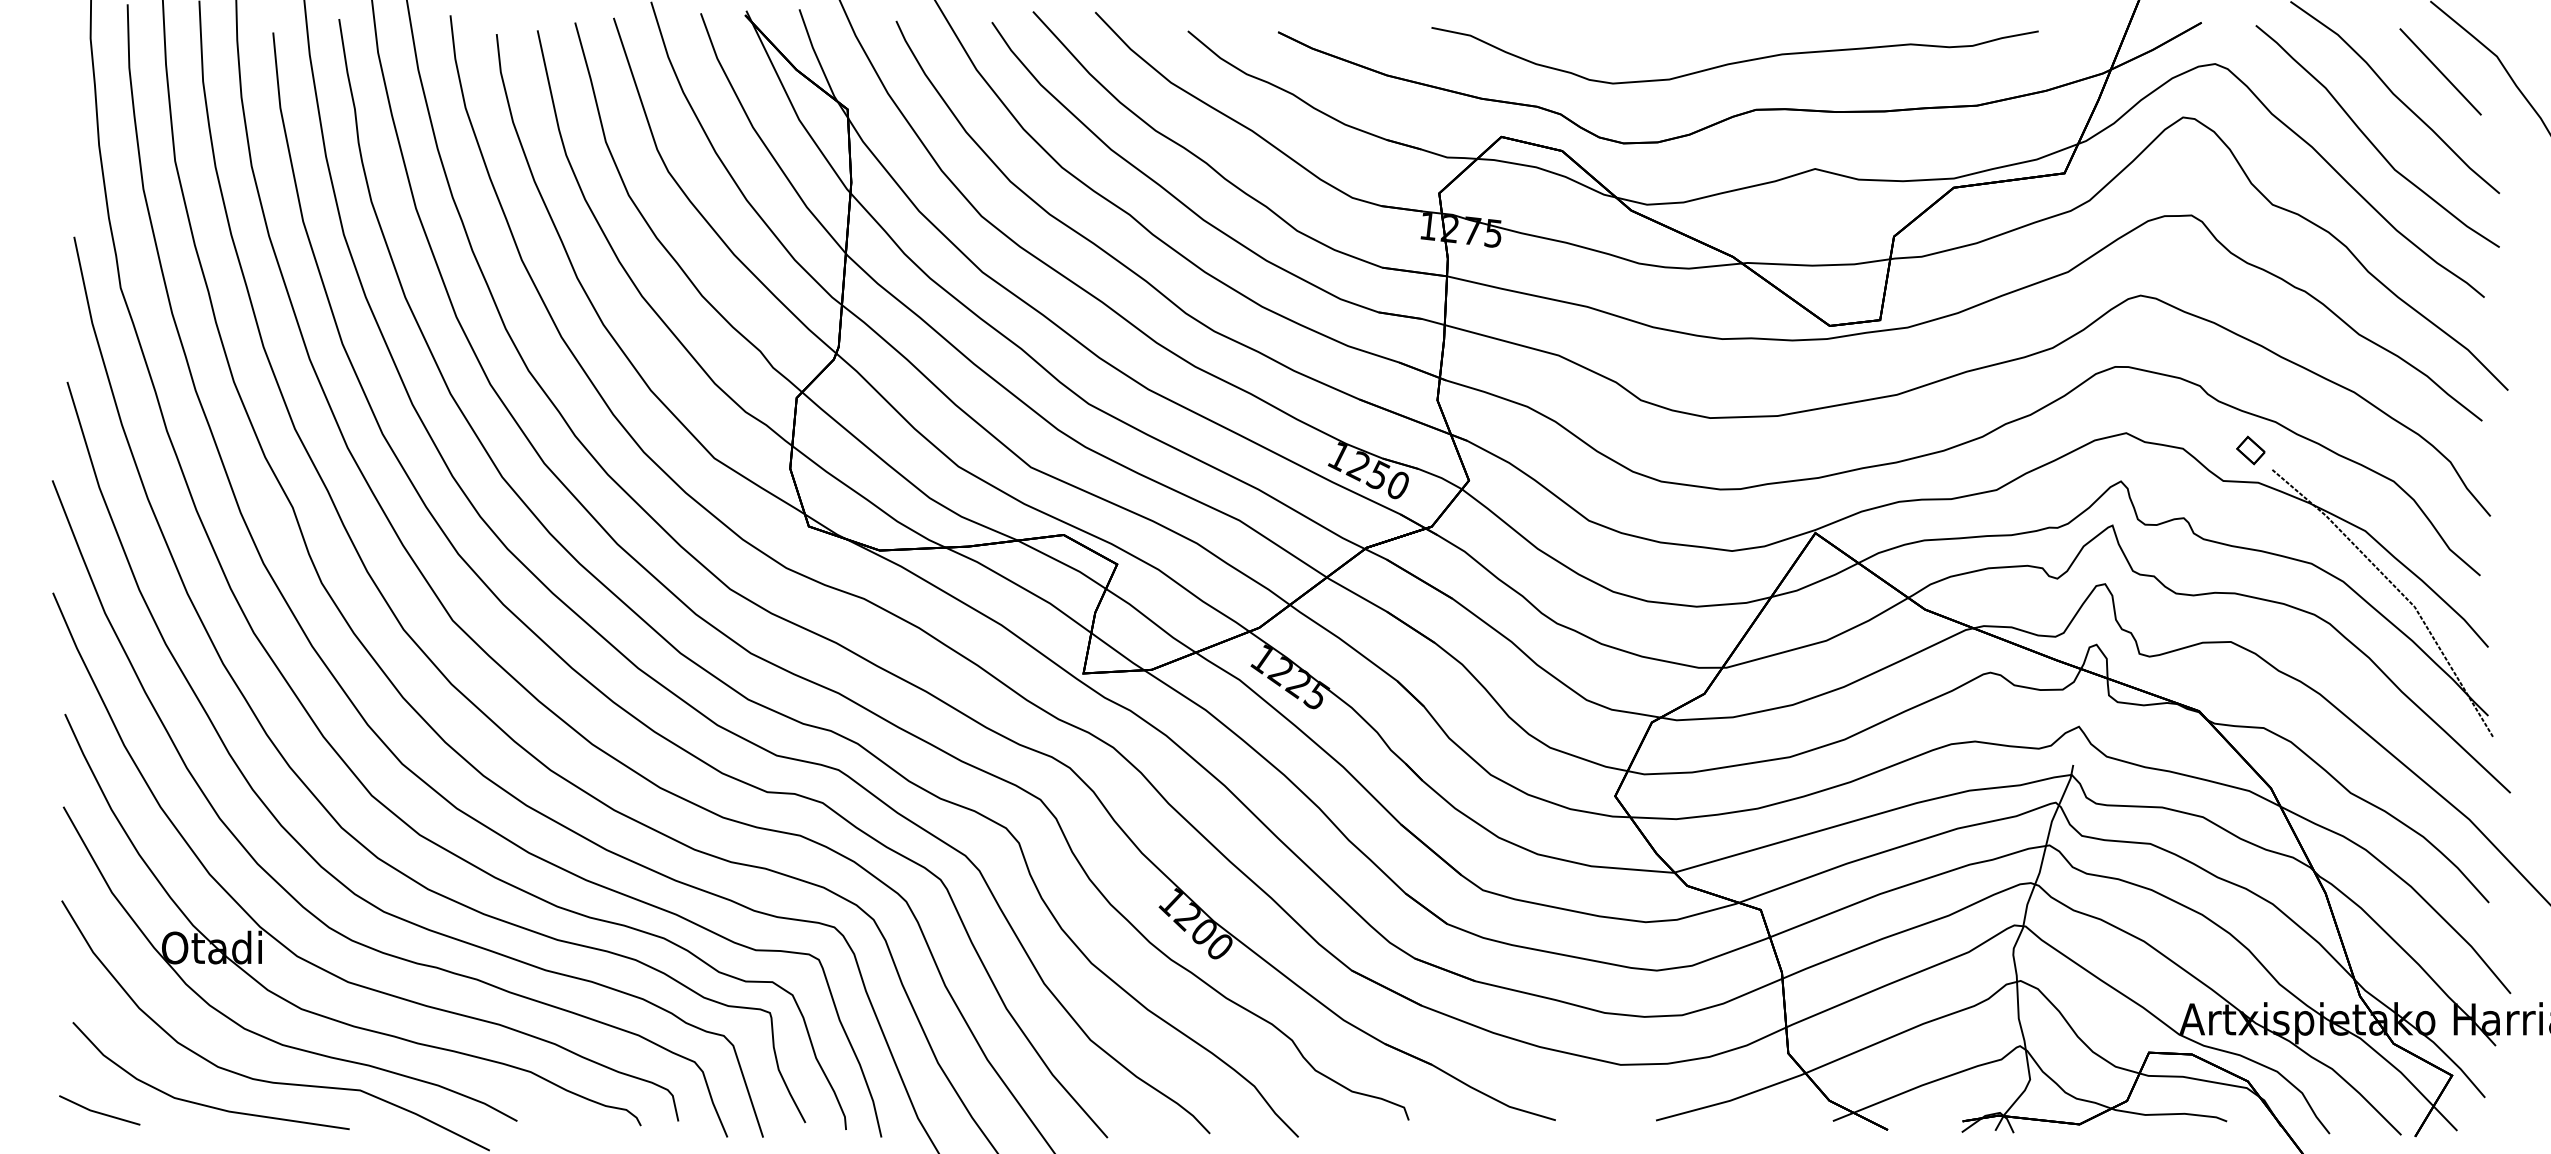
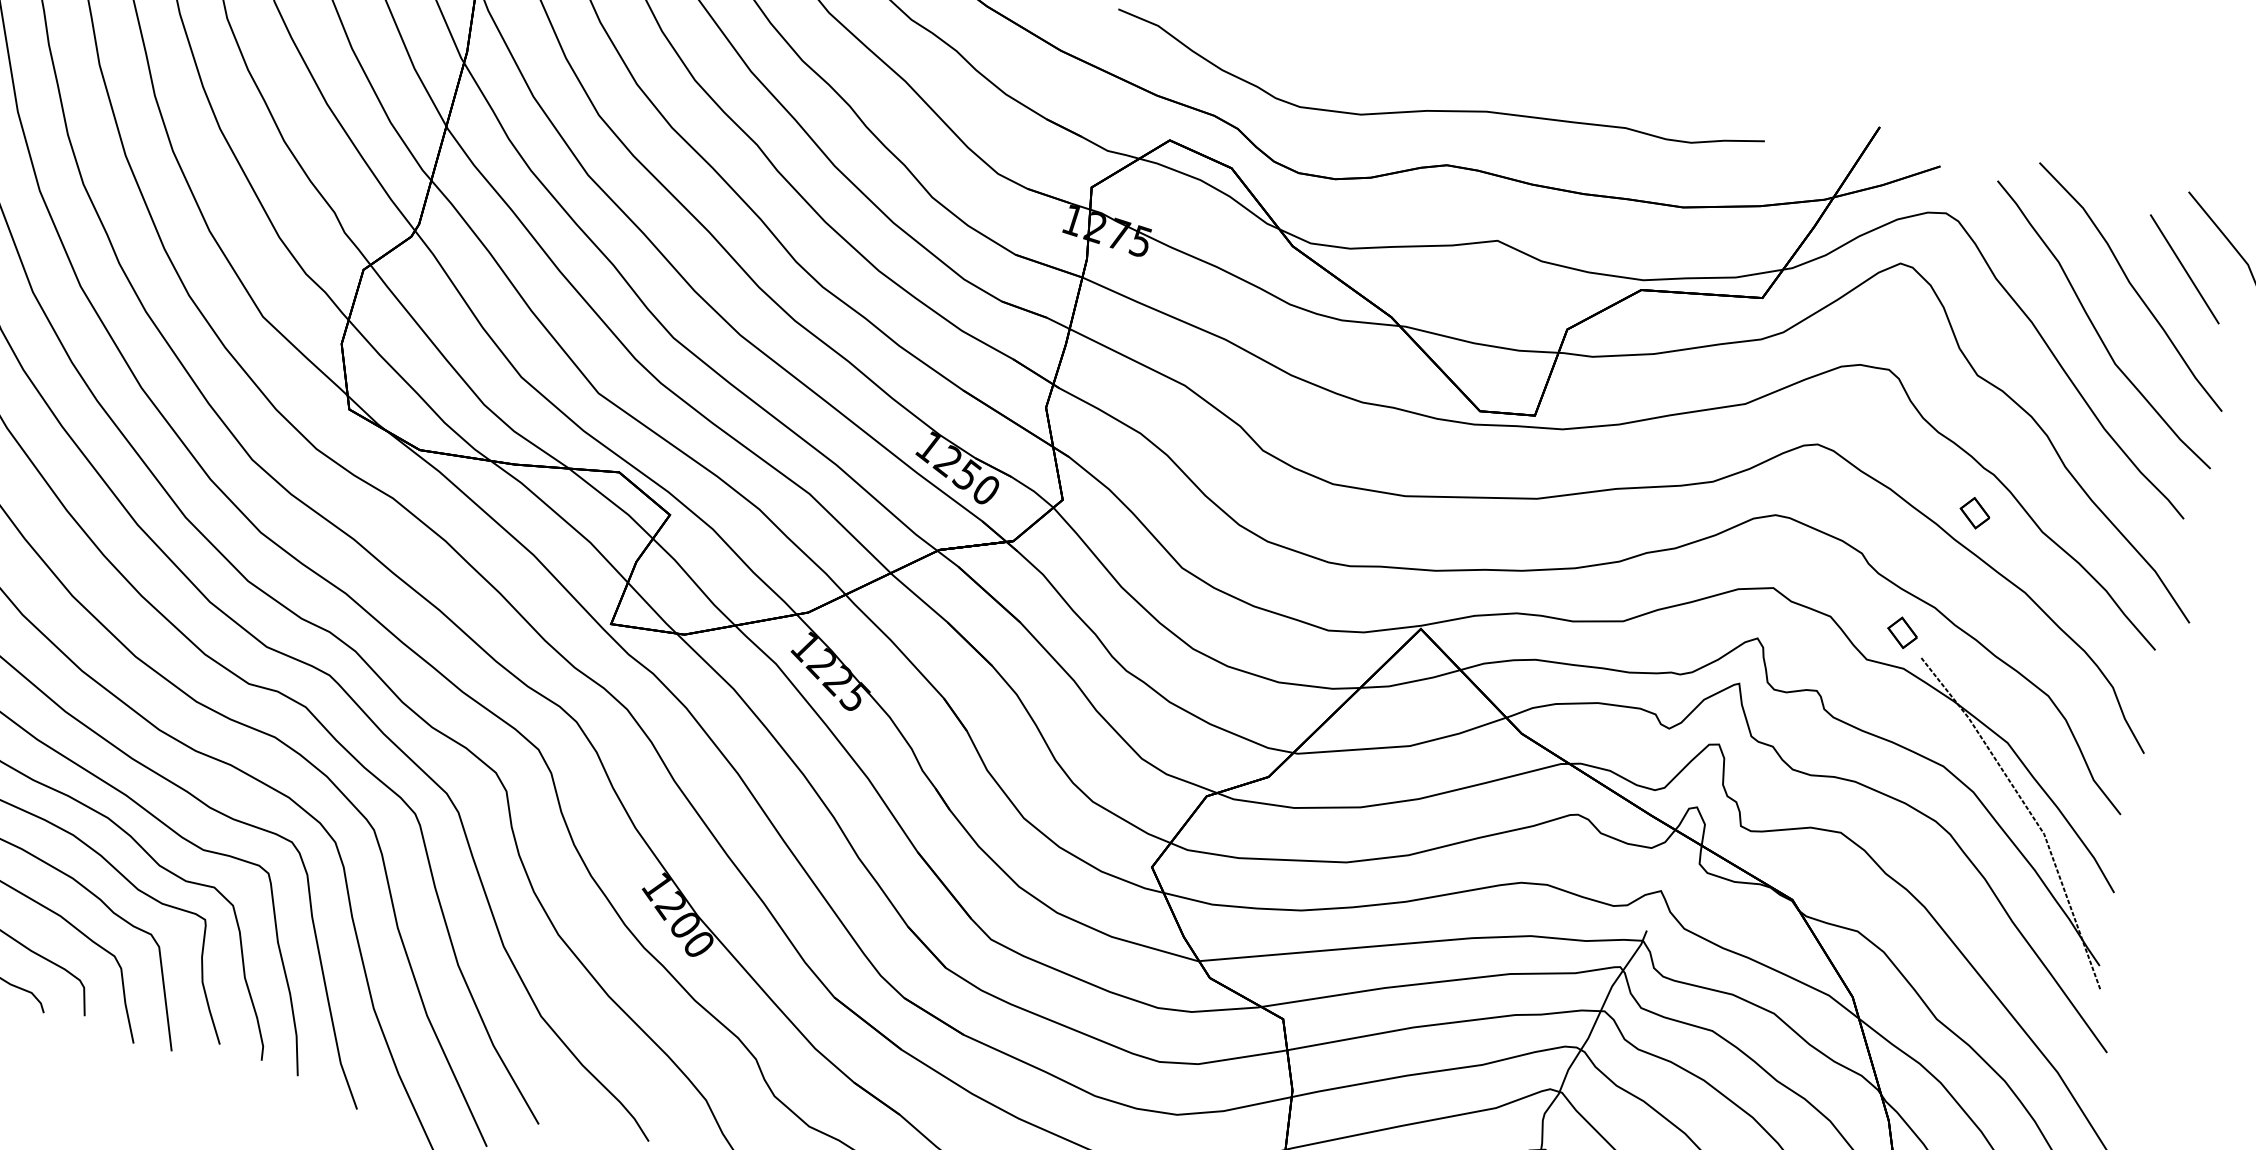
part: (2294, 329) -> (1974, 513), added

